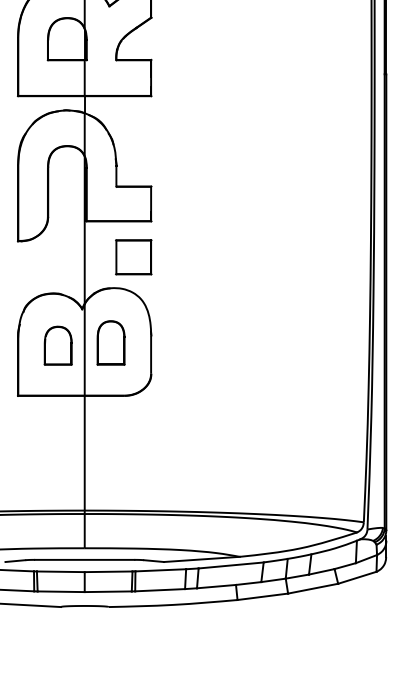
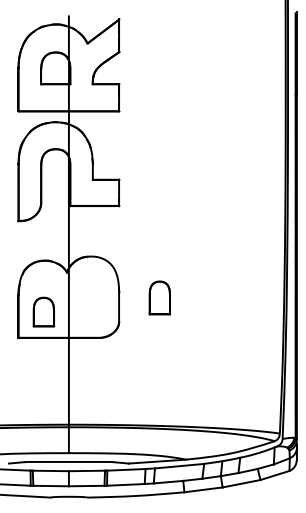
part: (133, 257) -> (105, 233), removed
part: (110, 342) -> (159, 297), moved
part: (57, 344) -> (43, 311), moved

